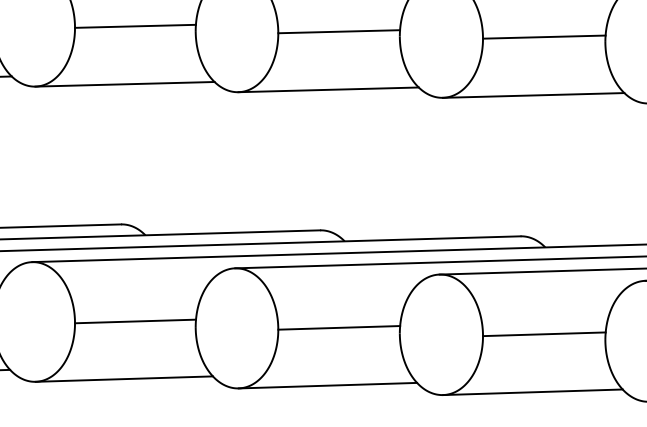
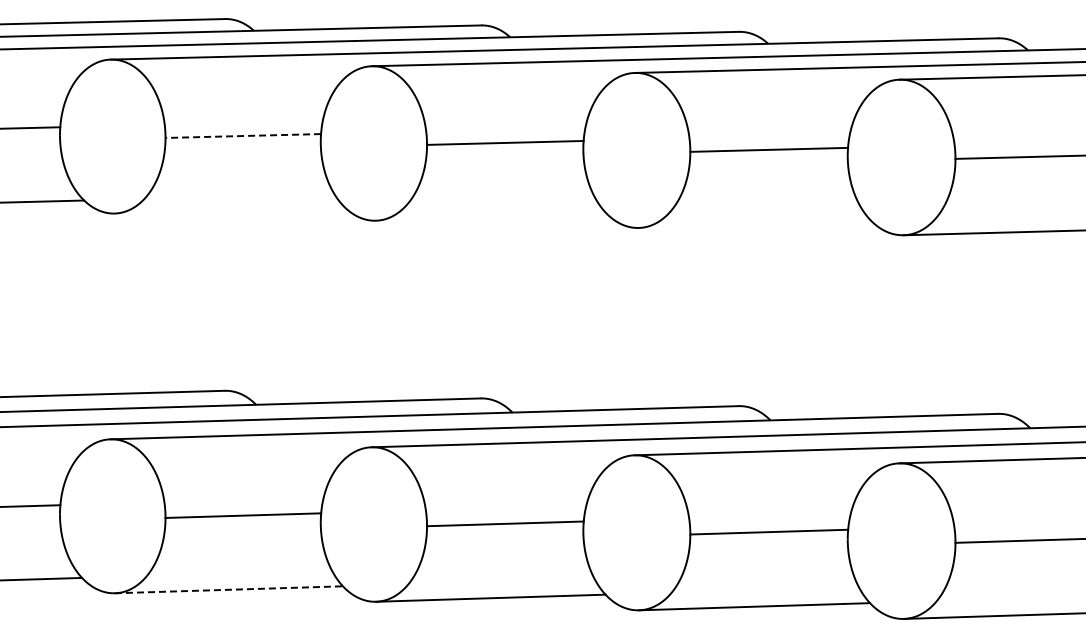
line: (135, 26) -> (243, 136), solid -> dashed
line: (124, 84) -> (229, 210), removed
line: (328, 89) -> (491, 217), removed
line: (533, 95) -> (755, 224), removed
line: (124, 378) -> (229, 589), solid -> dashed

